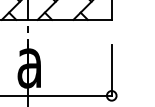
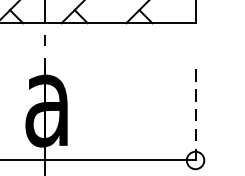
line: (111, 71) -> (195, 116), solid -> dashed

